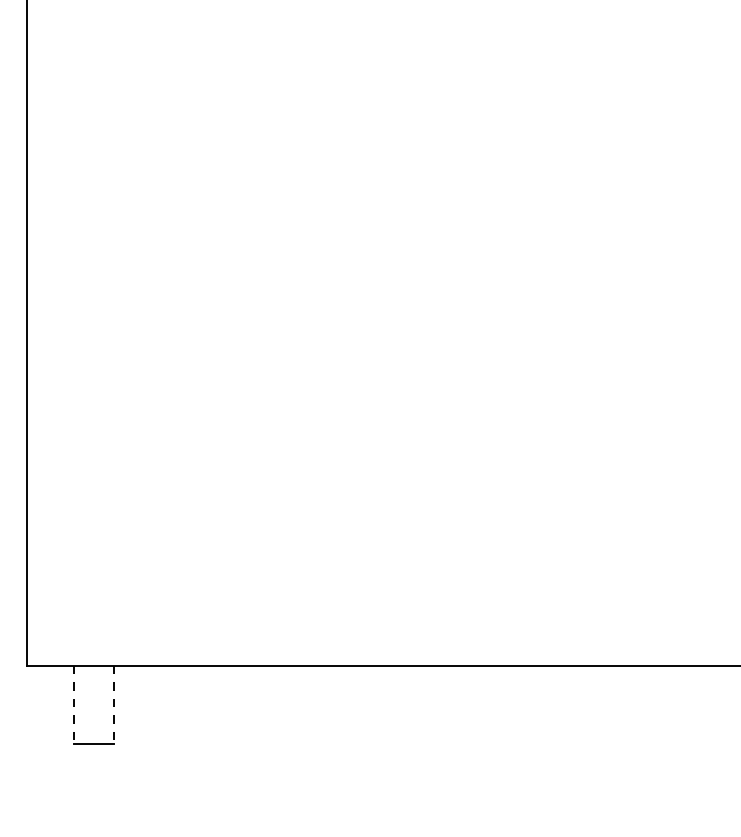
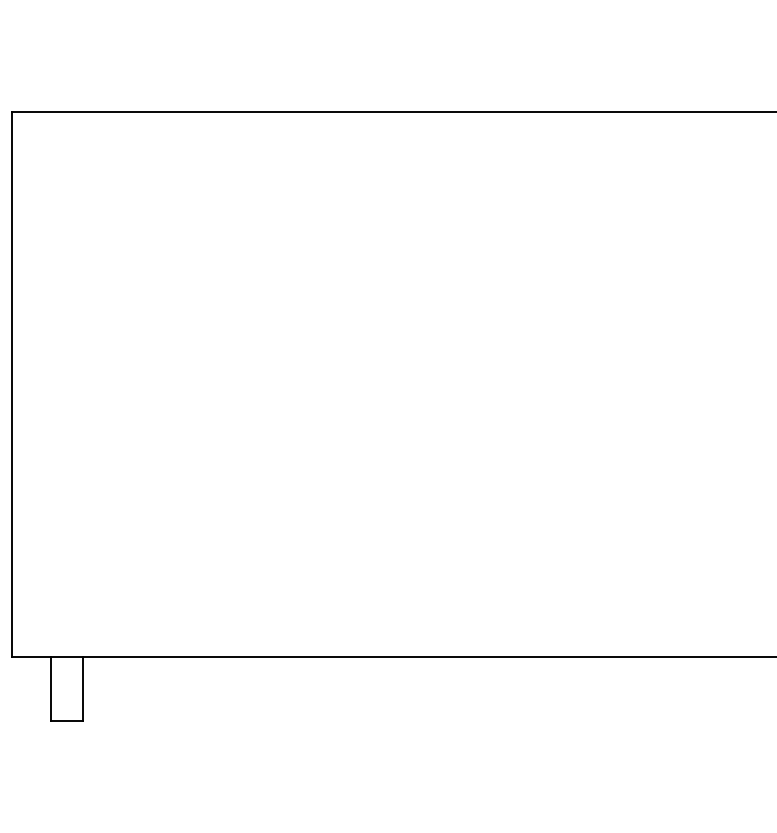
line: (73, 705) -> (50, 689), dashed -> solid
line: (114, 705) -> (83, 689), dashed -> solid

